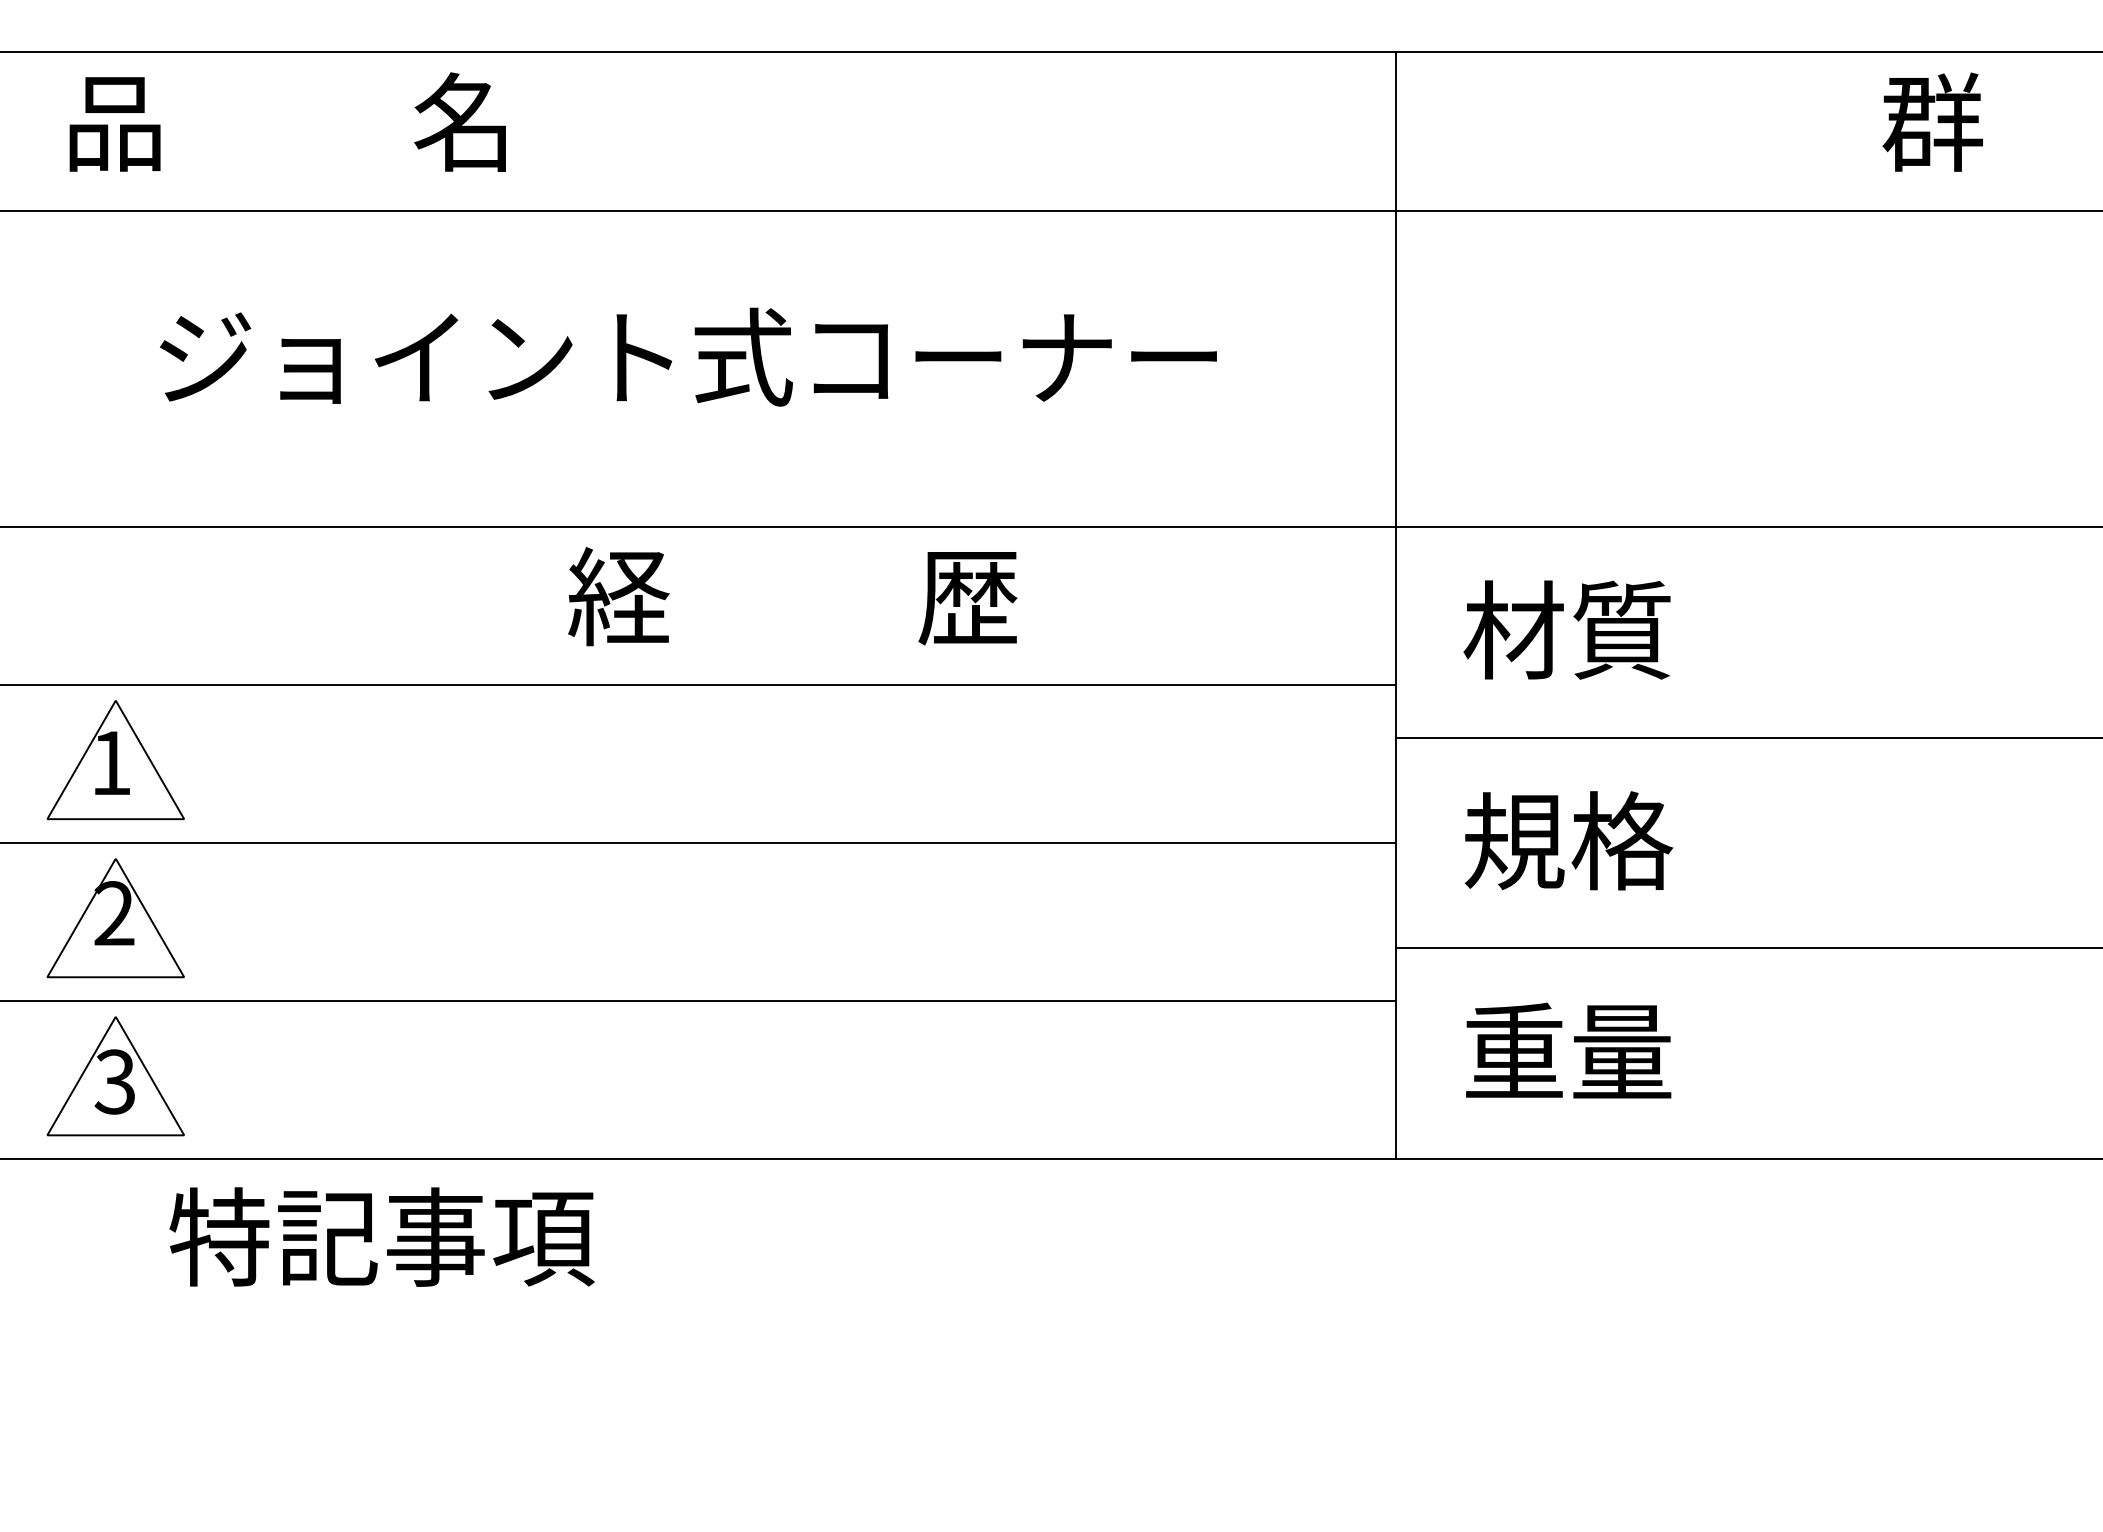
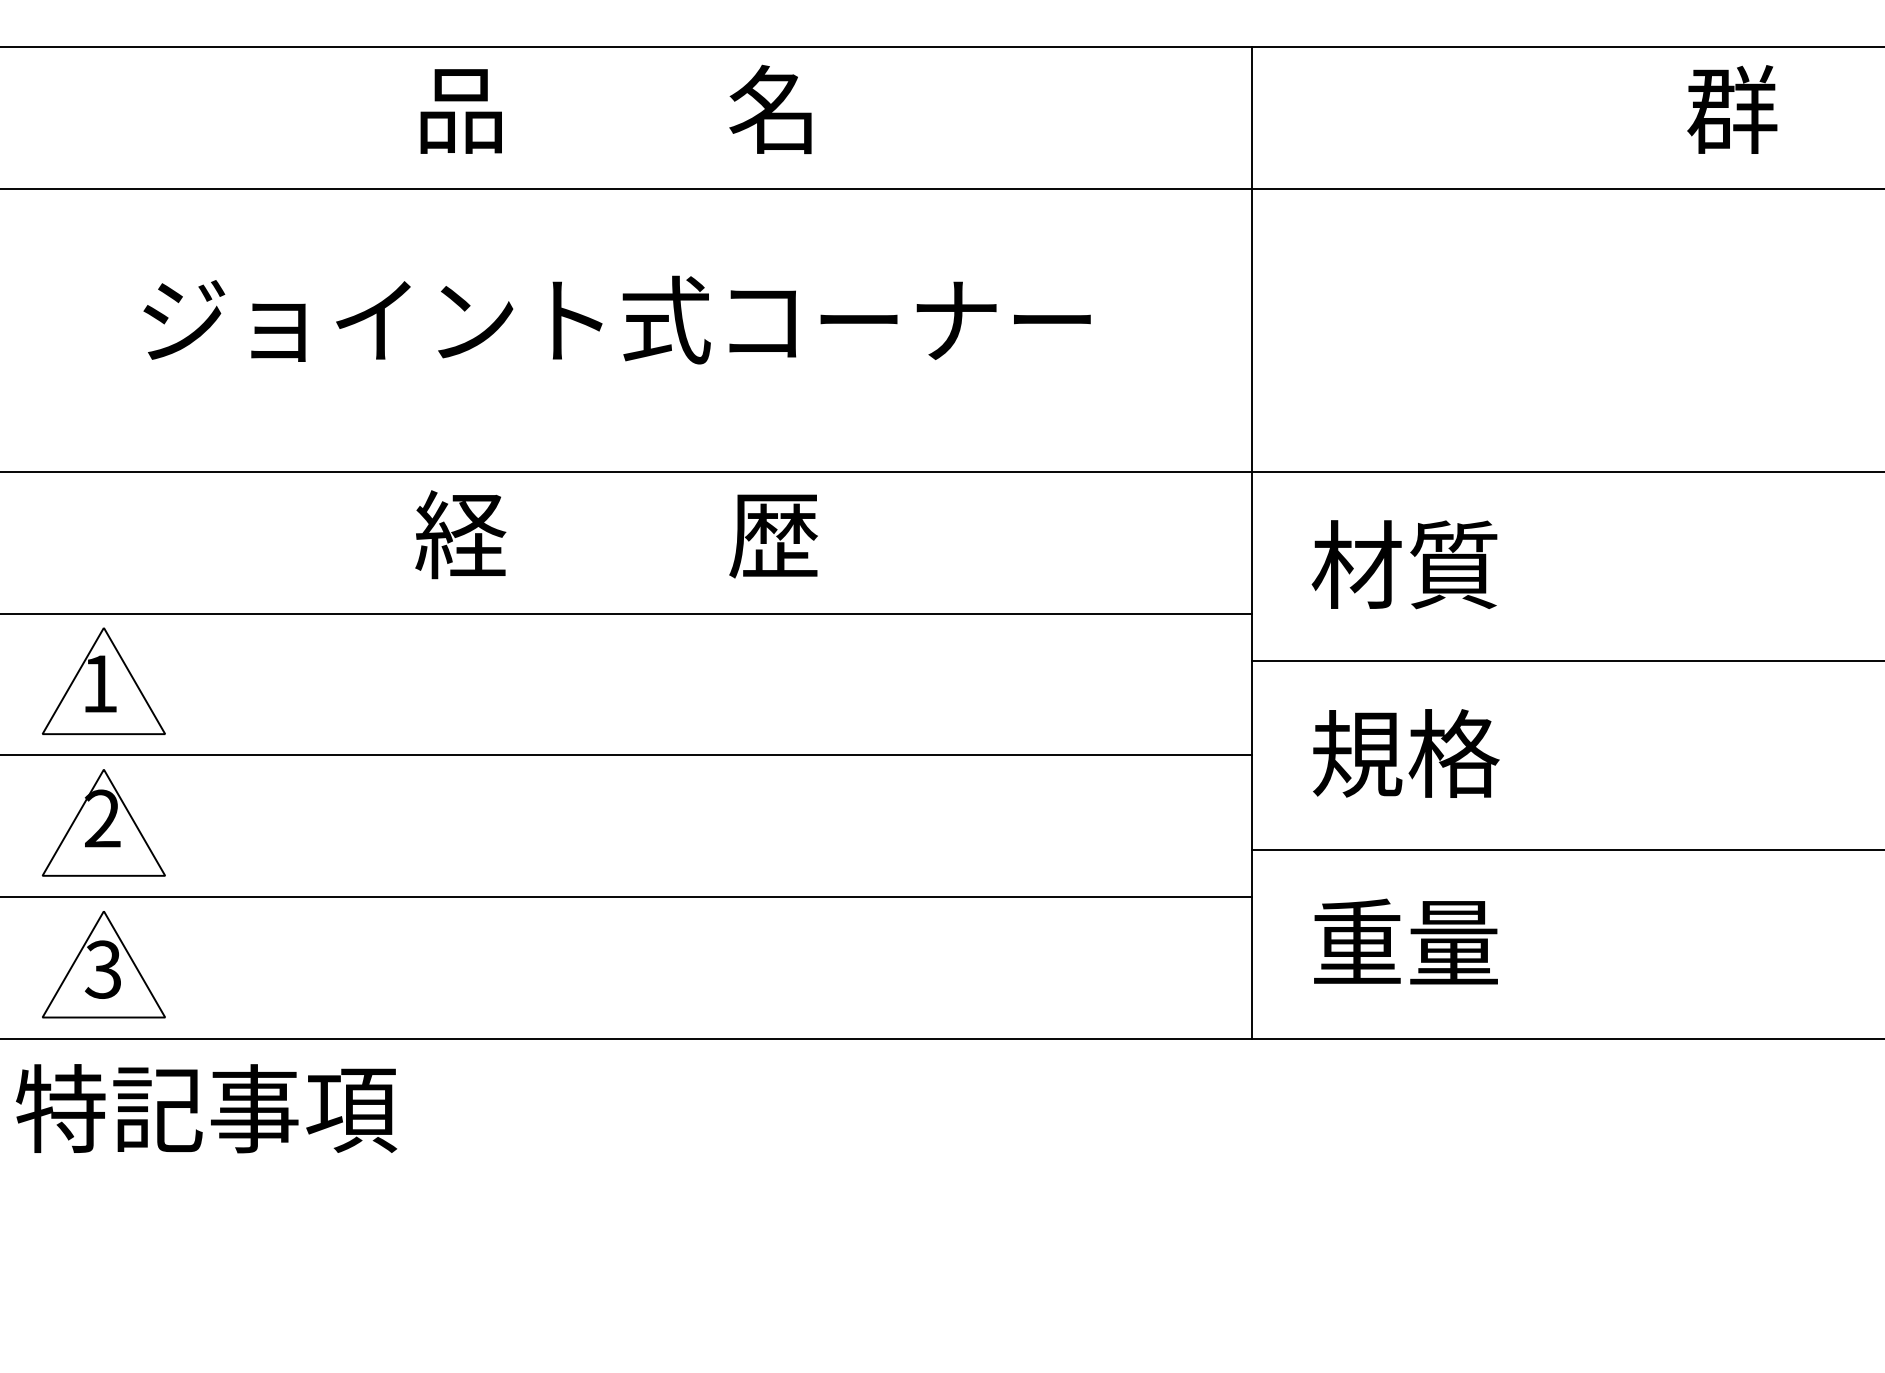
text: (287, 121) -> (615, 108), moved
text: (792, 596) -> (616, 534), moved
text: (382, 1236) -> (206, 1108), moved

